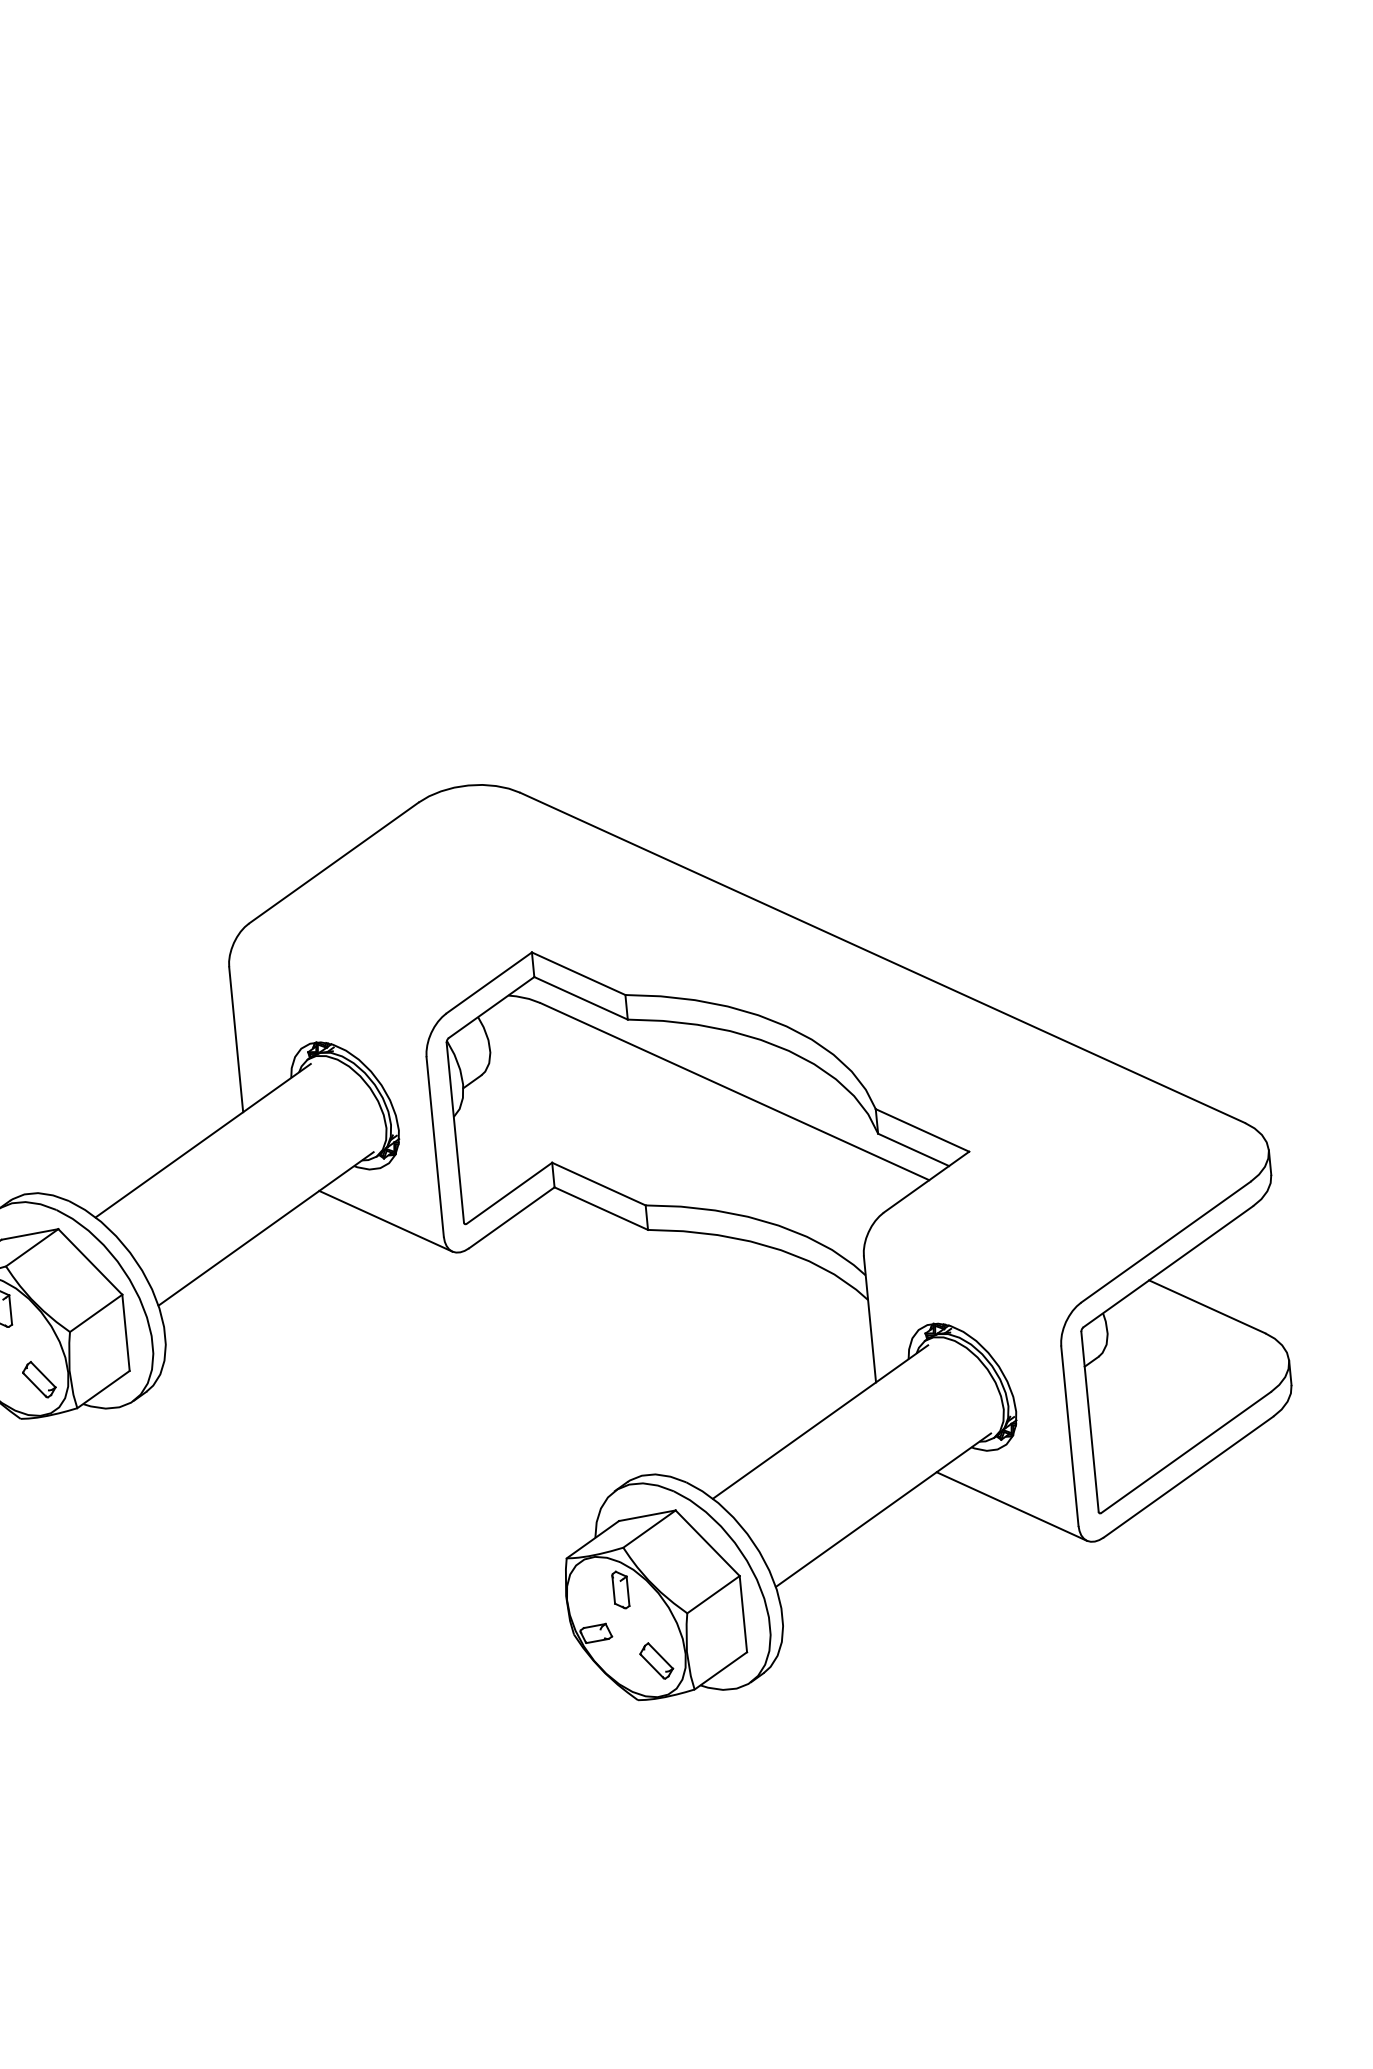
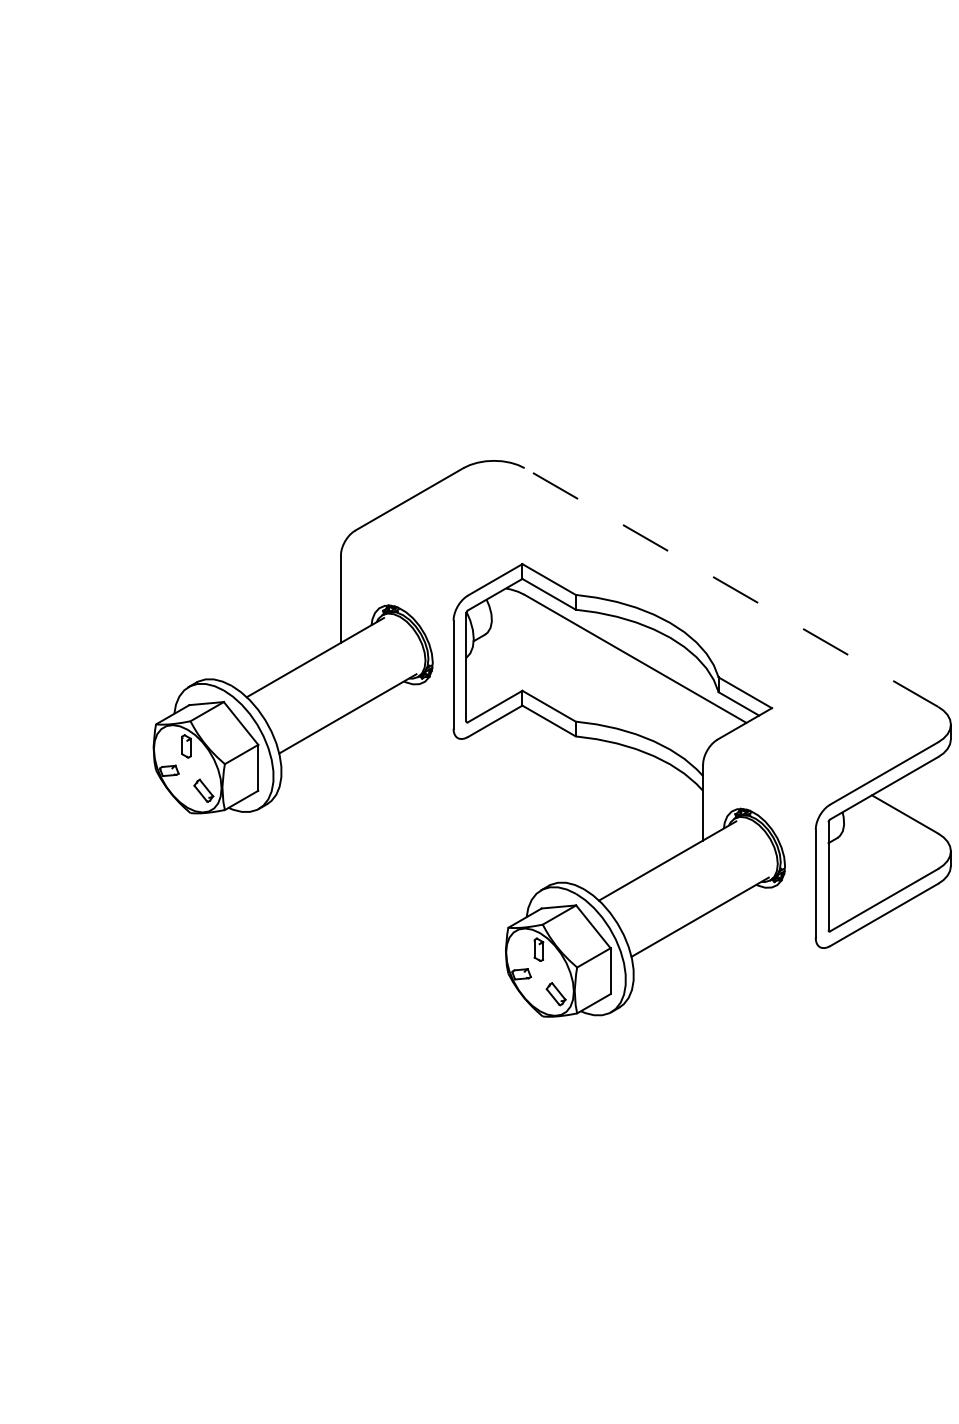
line: (882, 957) -> (731, 587), solid -> dashed
line: (385, 1221) -> (419, 716), removed
line: (1010, 1506) -> (776, 922), removed

